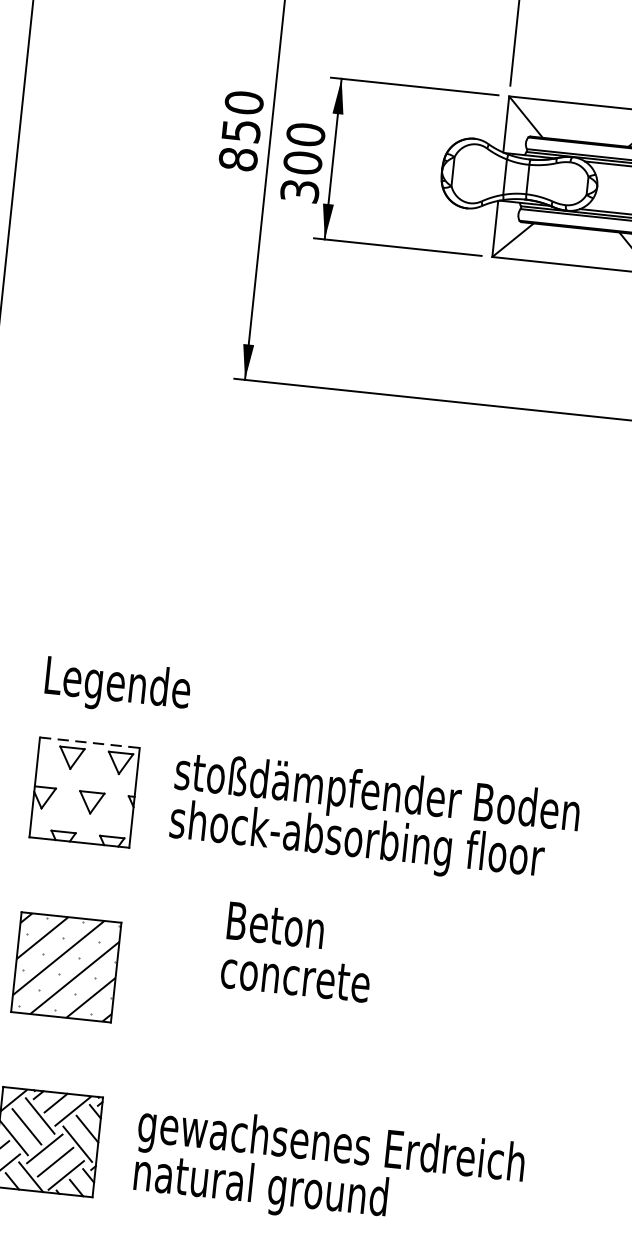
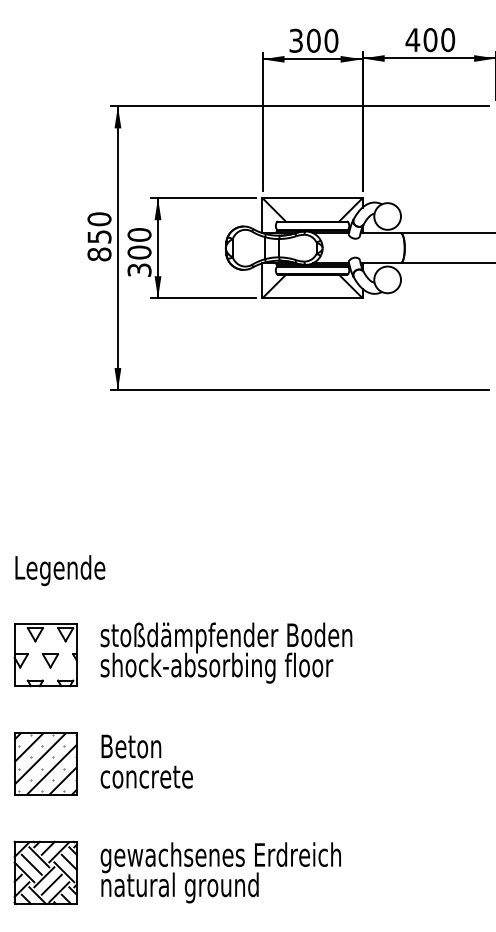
text: (118, 686) -> (60, 570), moved
line: (91, 742) -> (46, 623), dashed -> solid
text: (297, 952) -> (146, 761), moved

